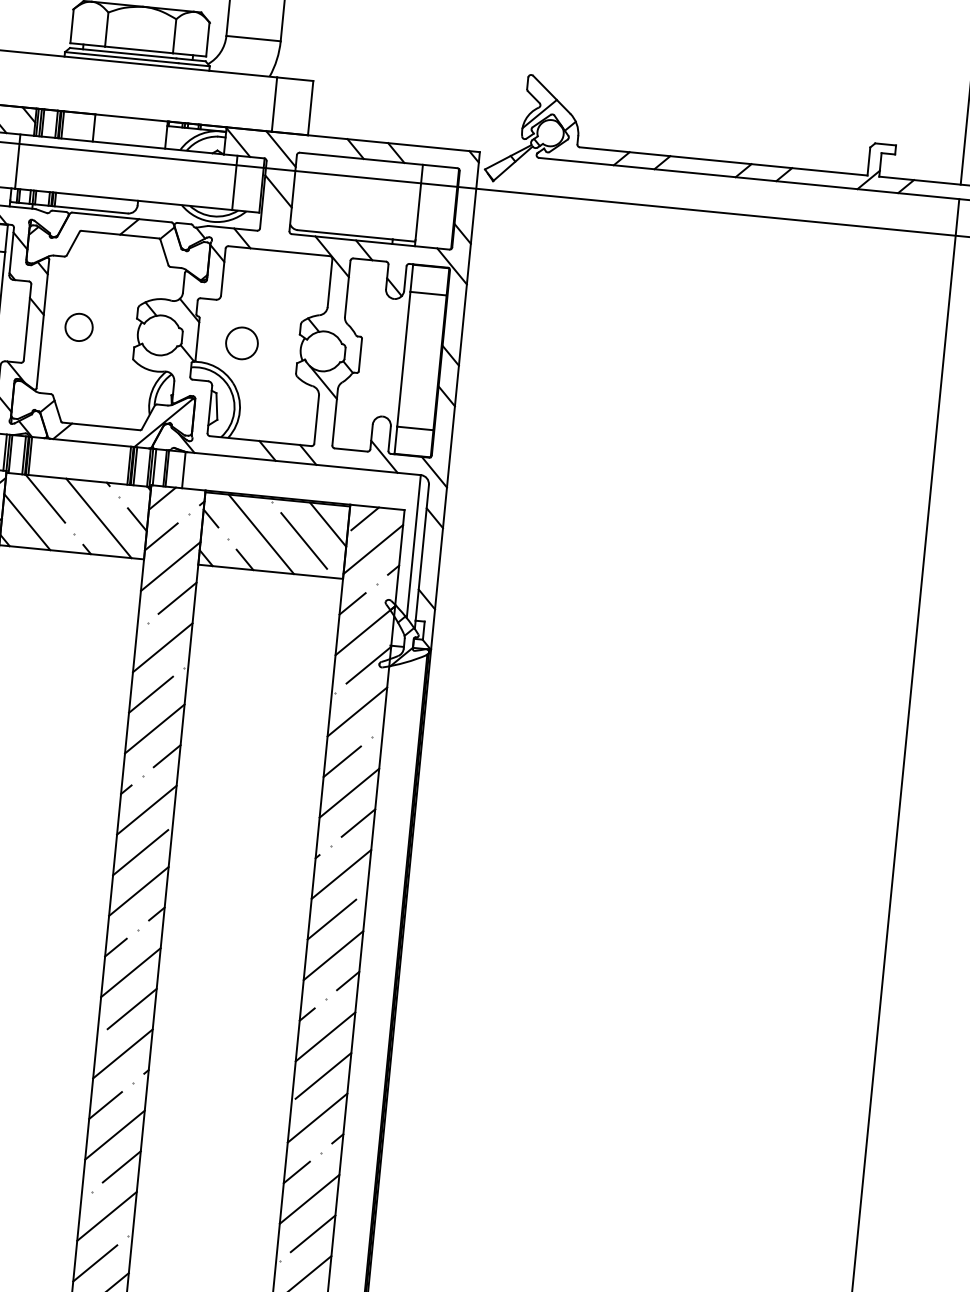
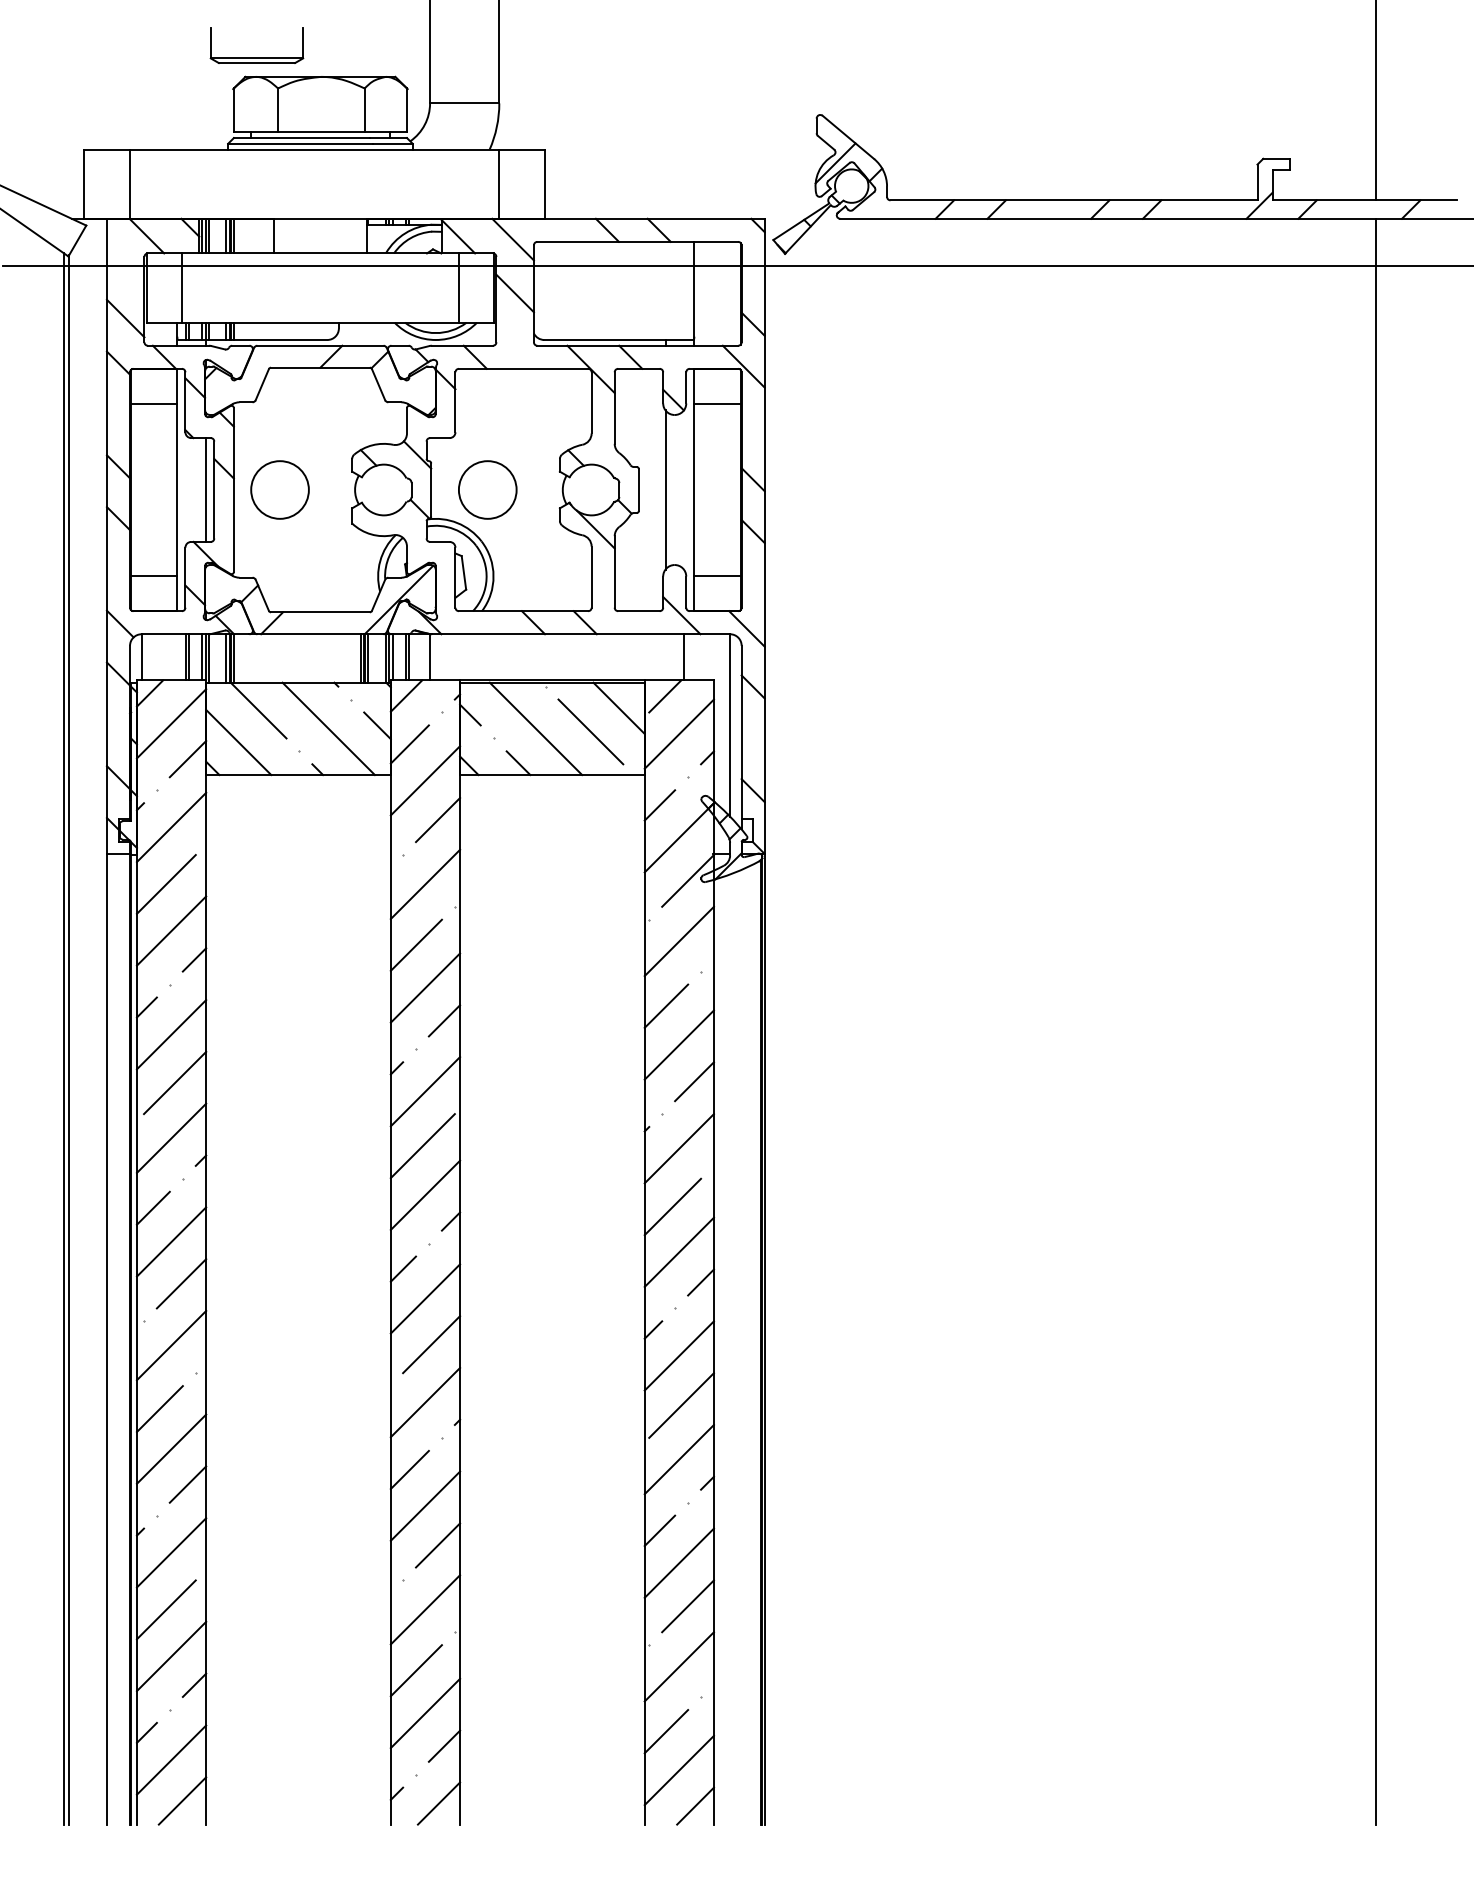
line: (21, 321) -> (206, 489), added
circle: (78, 327) -> (279, 489), size x1.67
circle: (241, 342) -> (487, 489), size x1.43
line: (381, 356) -> (665, 489), added
line: (382, 489) -> (683, 657), added

